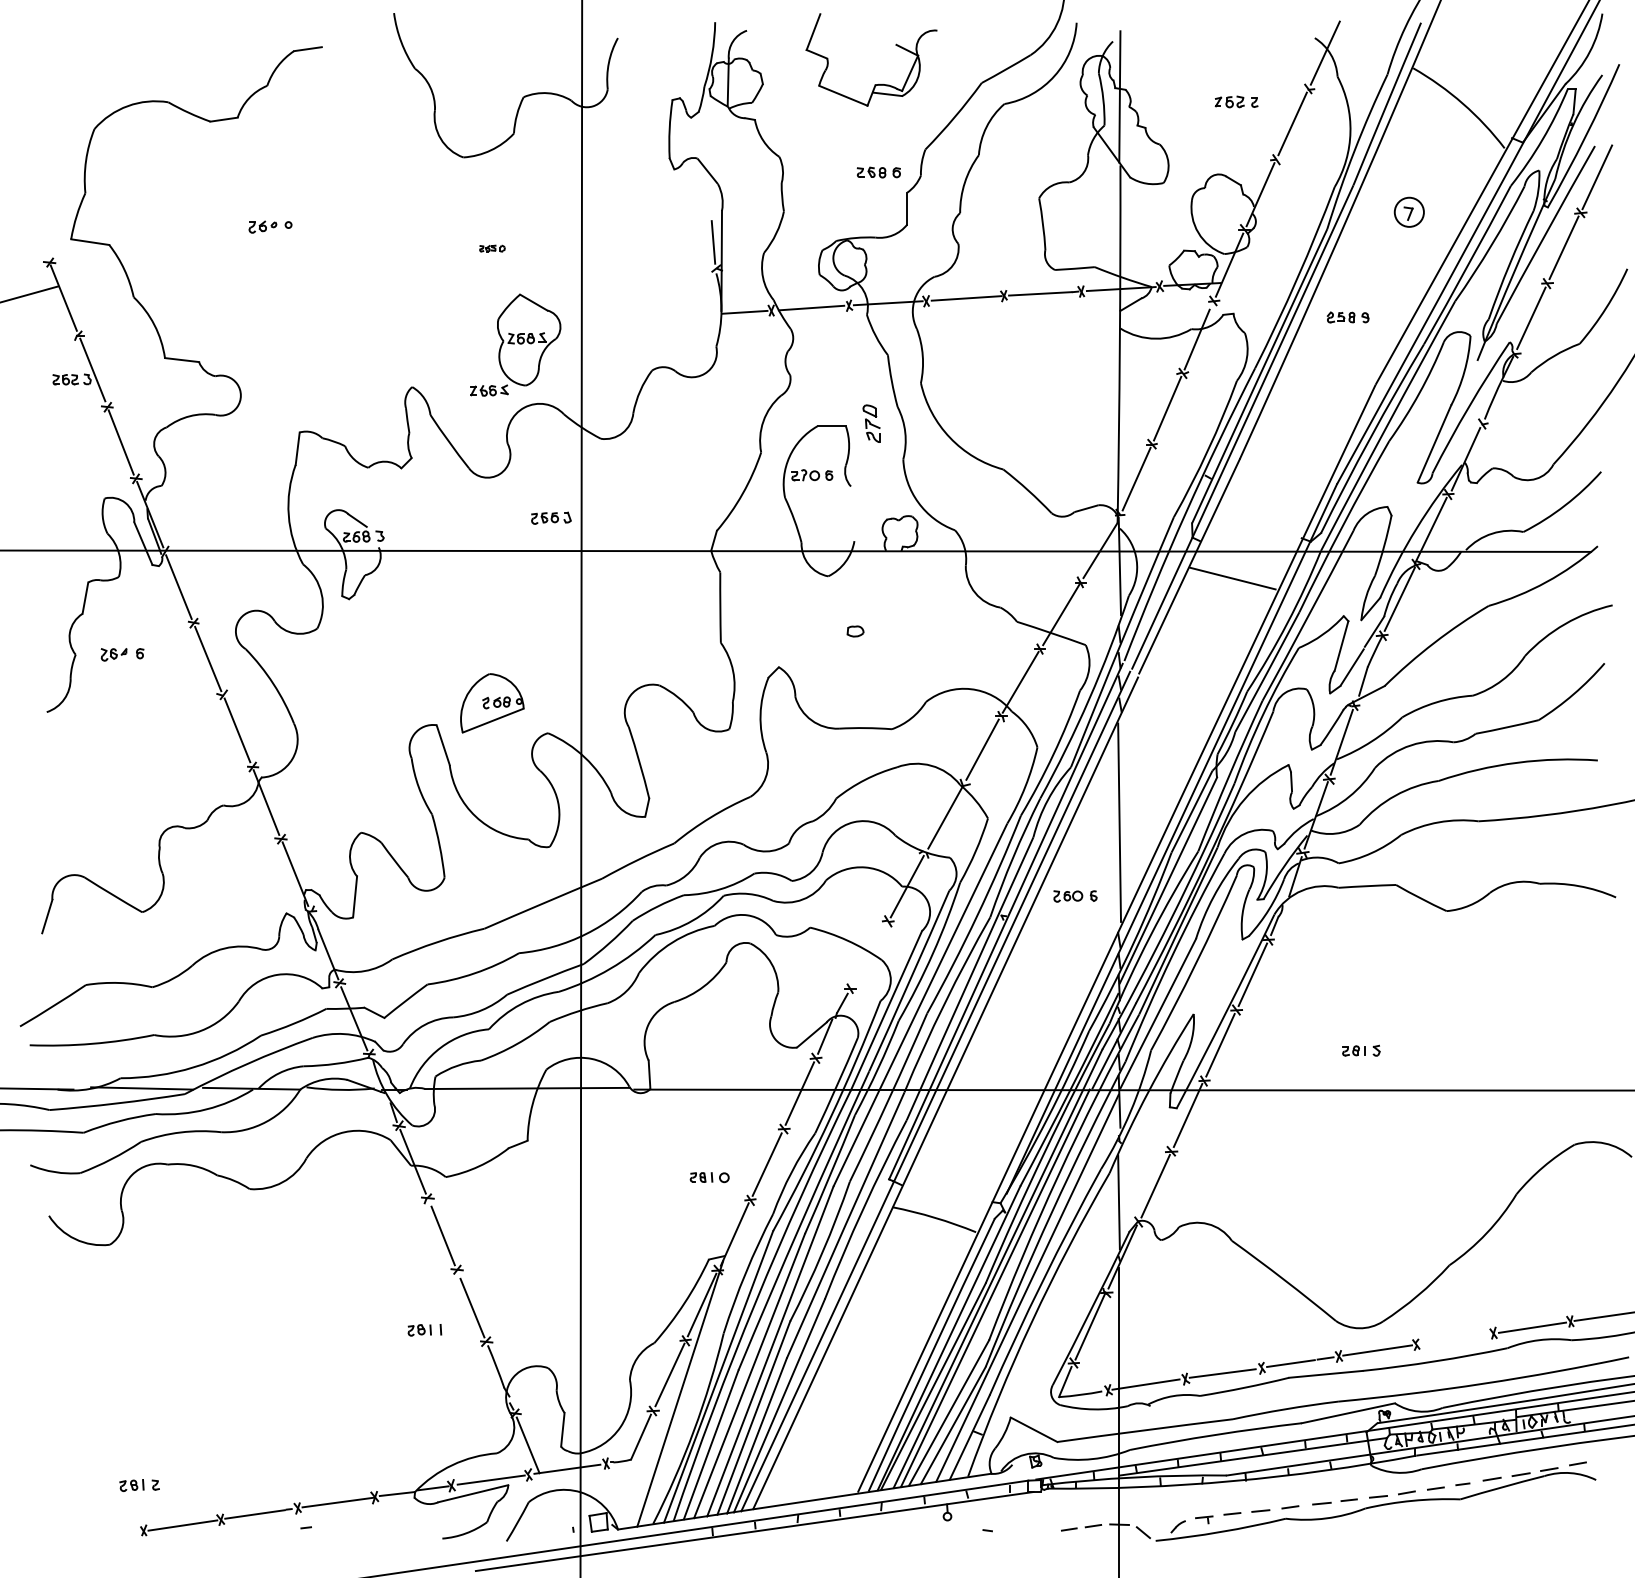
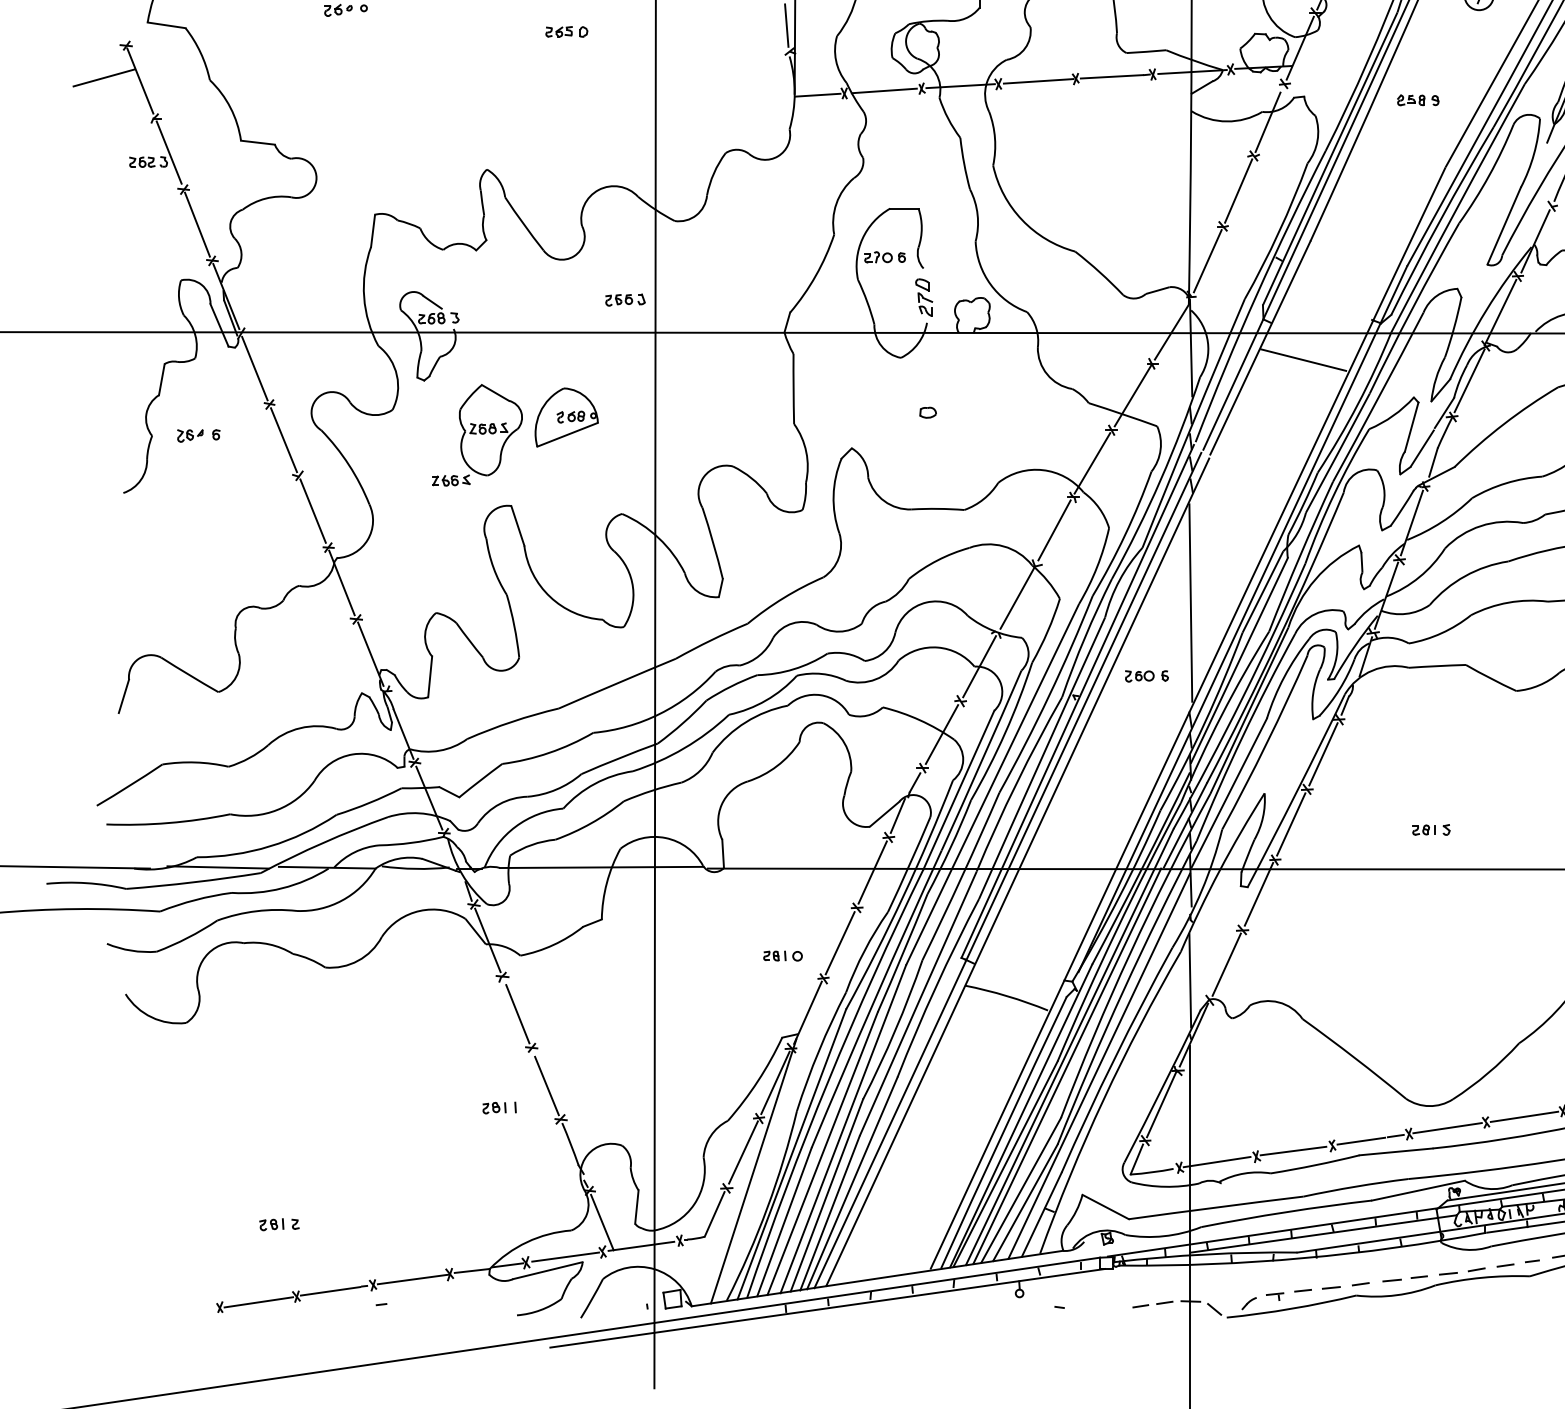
part: (492, 248) -> (566, 31), size x1.67
part: (515, 344) -> (477, 434), moved
part: (871, 423) -> (924, 297), moved
part: (492, 703) -> (566, 417), moved
line: (869, 954) -> (941, 734), added
line: (1454, 1339) -> (1524, 1117), added
part: (139, 1485) -> (279, 1224), moved

